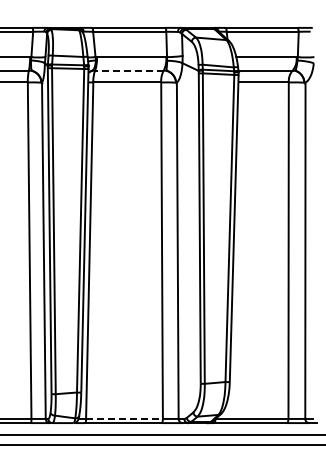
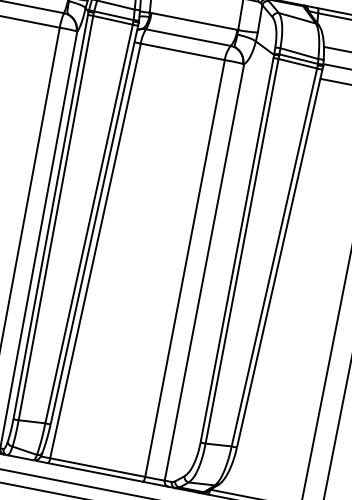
line: (128, 70) -> (187, 37), dashed -> solid
line: (124, 418) -> (97, 467), dashed -> solid

